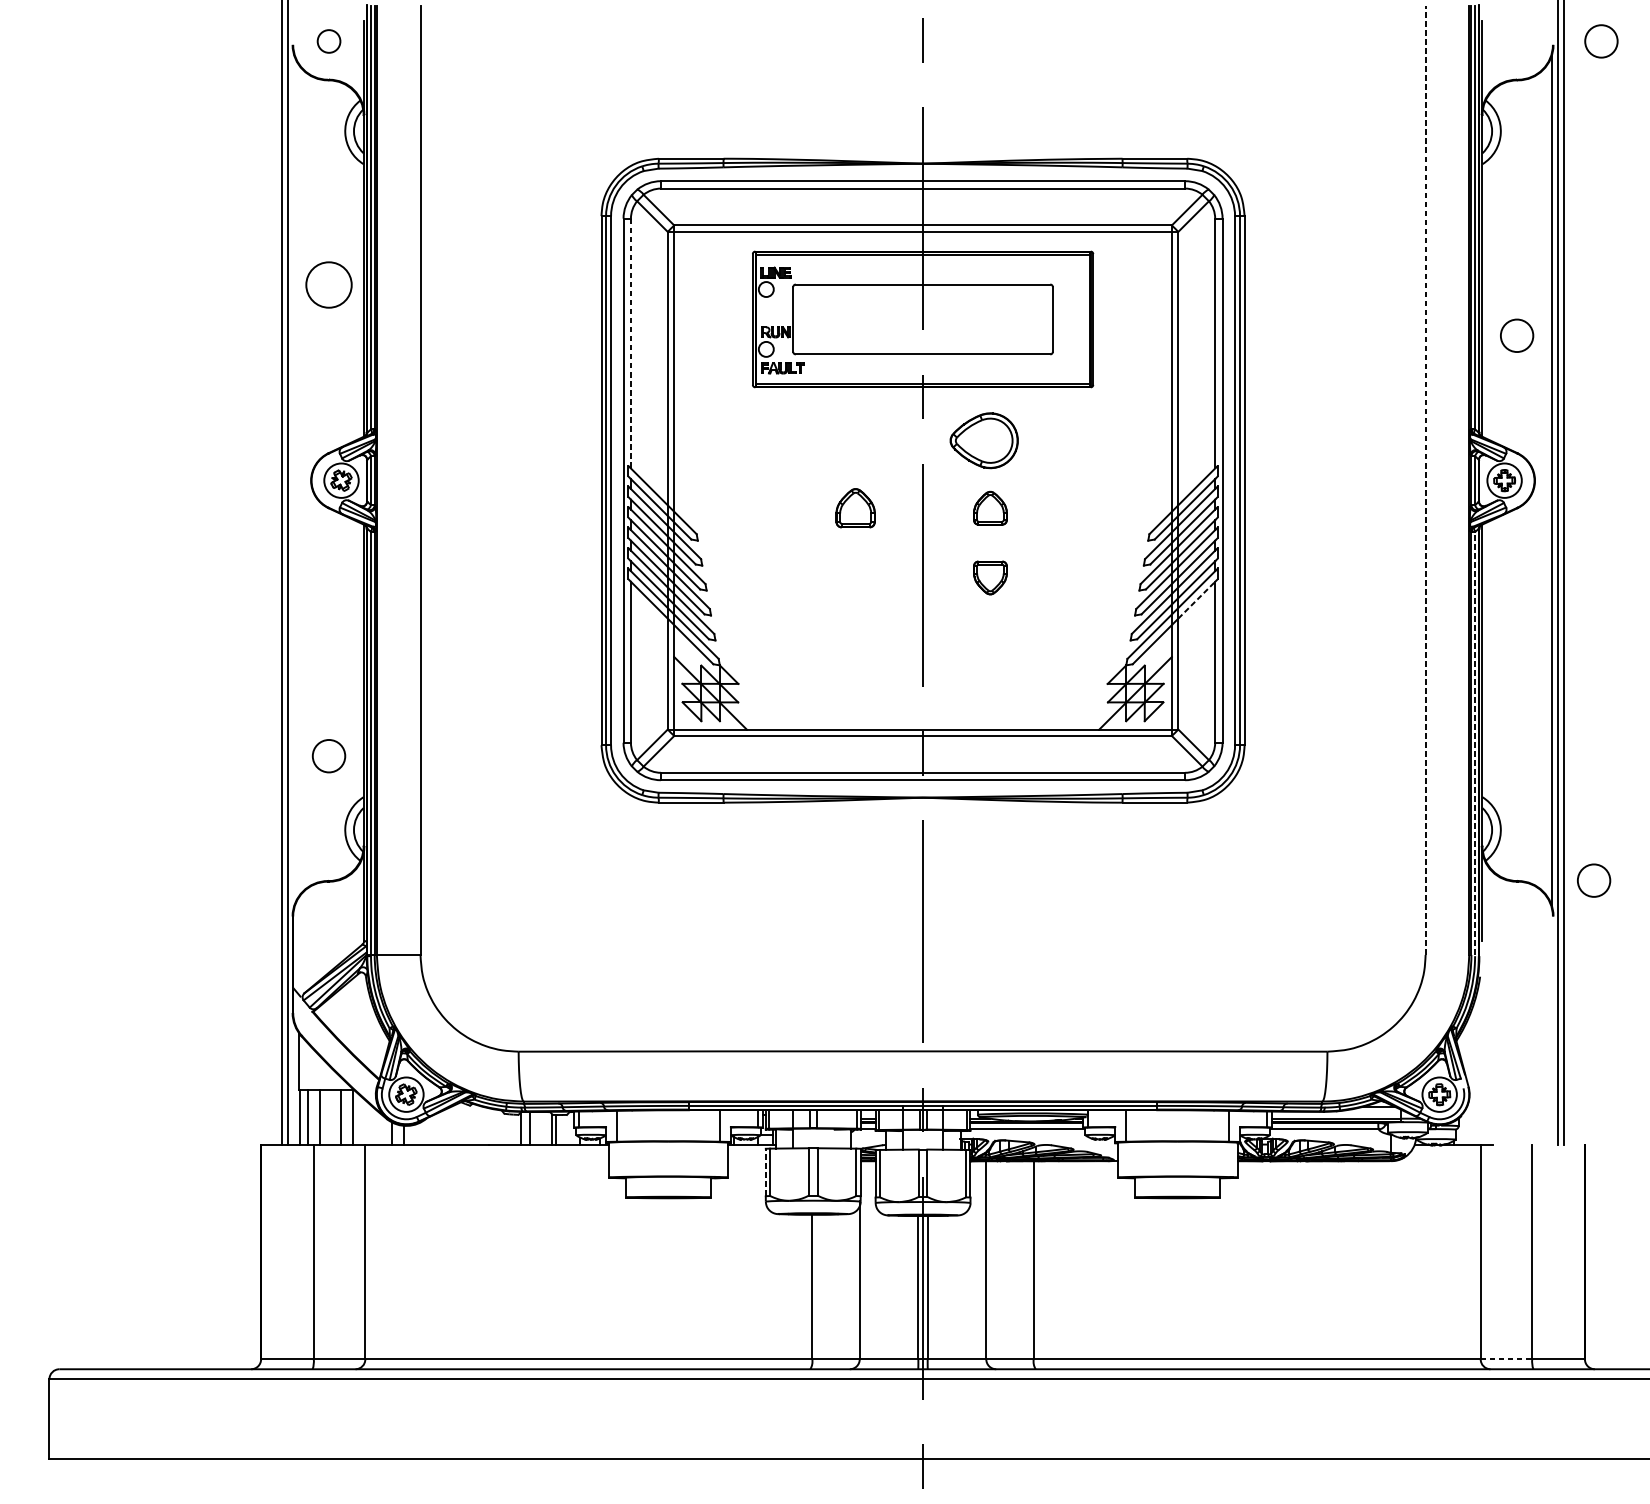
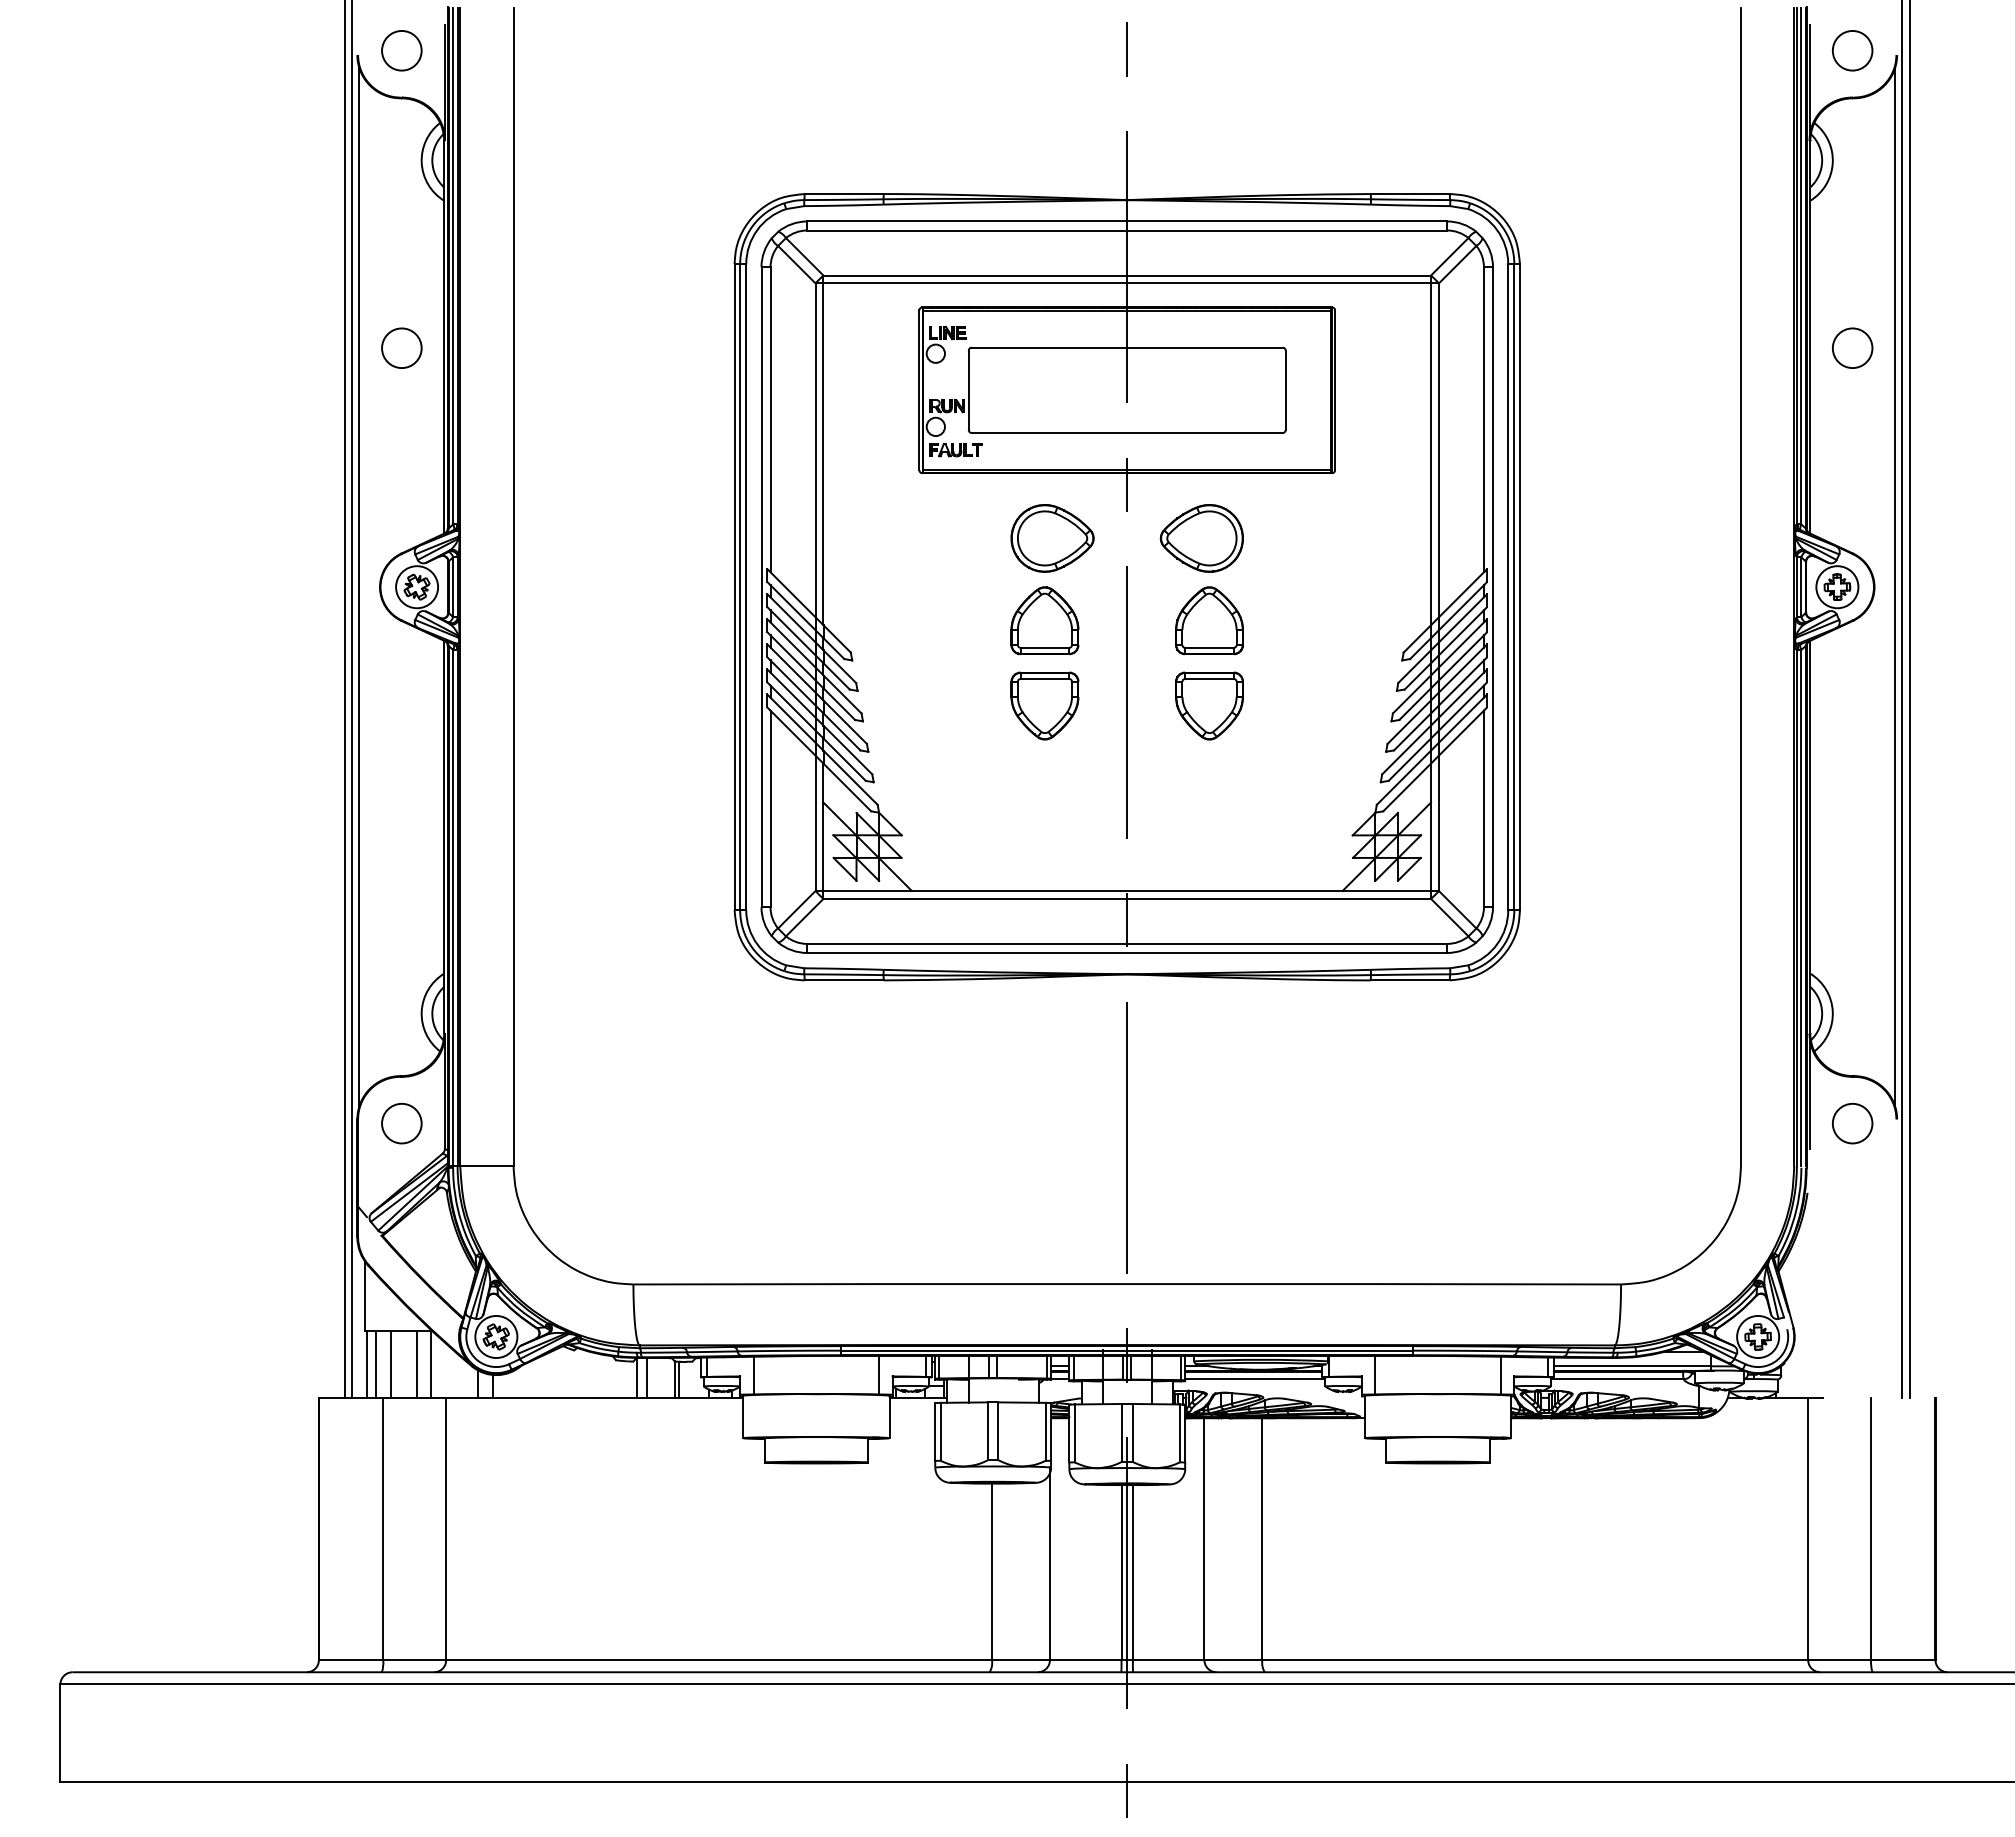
circle: (328, 41) -> (401, 50), size x1.43
circle: (1601, 41) -> (1852, 50), moved
circle: (328, 285) -> (401, 348), size x0.71
circle: (1516, 335) -> (1852, 347), moved
line: (630, 343) -> (770, 419), dashed -> solid
part: (861, 440) -> (1052, 538), added
line: (294, 480) -> (359, 586), added
line: (1425, 480) -> (1740, 586), dashed -> solid
part: (855, 507) -> (1044, 620), size x1.43
part: (990, 507) -> (1209, 620), size x1.67
part: (855, 577) -> (1044, 705), added
part: (990, 577) -> (1209, 705), size x1.67
line: (1196, 600) -> (1461, 733), dashed -> solid
line: (1475, 742) -> (1801, 907), dashed -> solid
circle: (328, 756) -> (401, 1123), moved
circle: (1593, 880) -> (1852, 1123), moved
line: (766, 1172) -> (935, 1431), dashed -> solid
line: (1507, 1359) -> (1840, 1660), dashed -> solid

